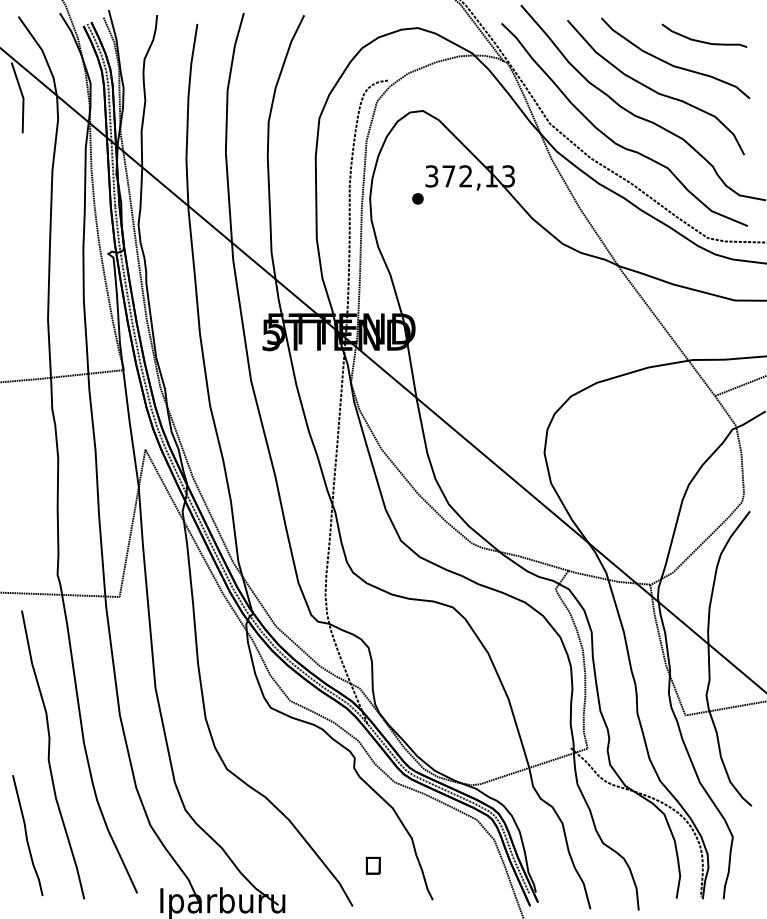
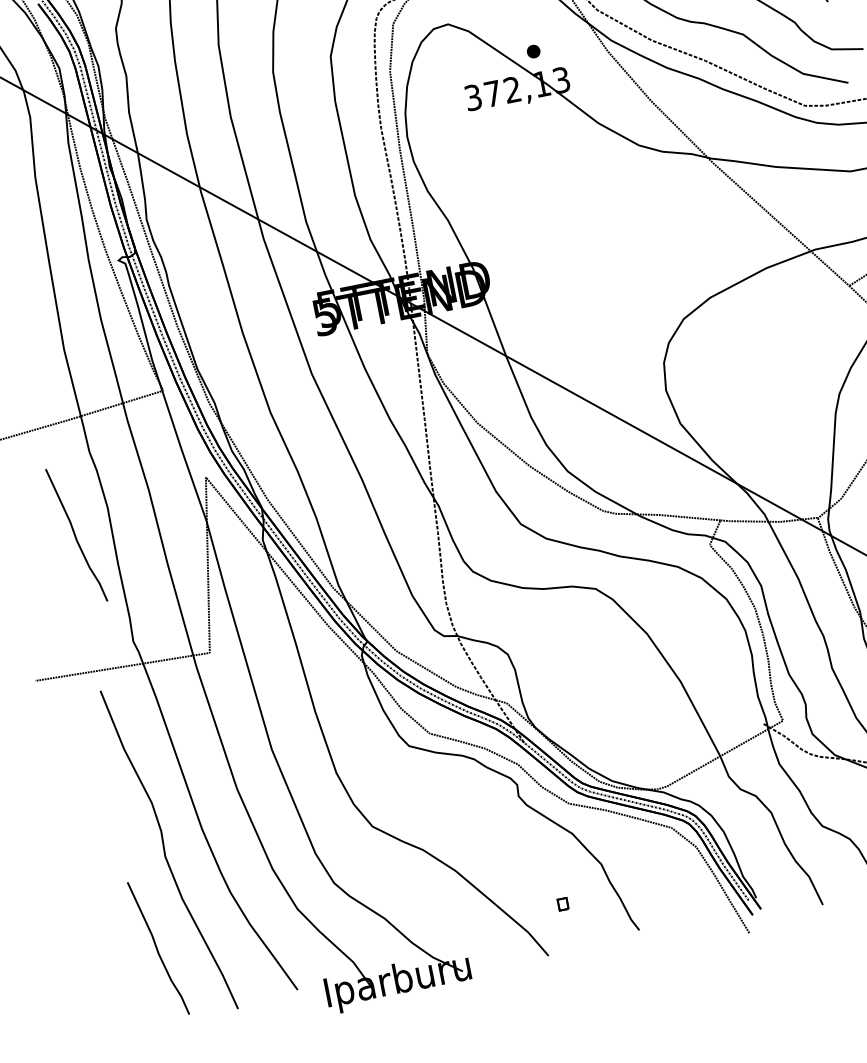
part: (417, 198) -> (533, 51), moved
curve: (27, 476) -> (76, 535), added
part: (373, 865) -> (563, 904), size x0.6

